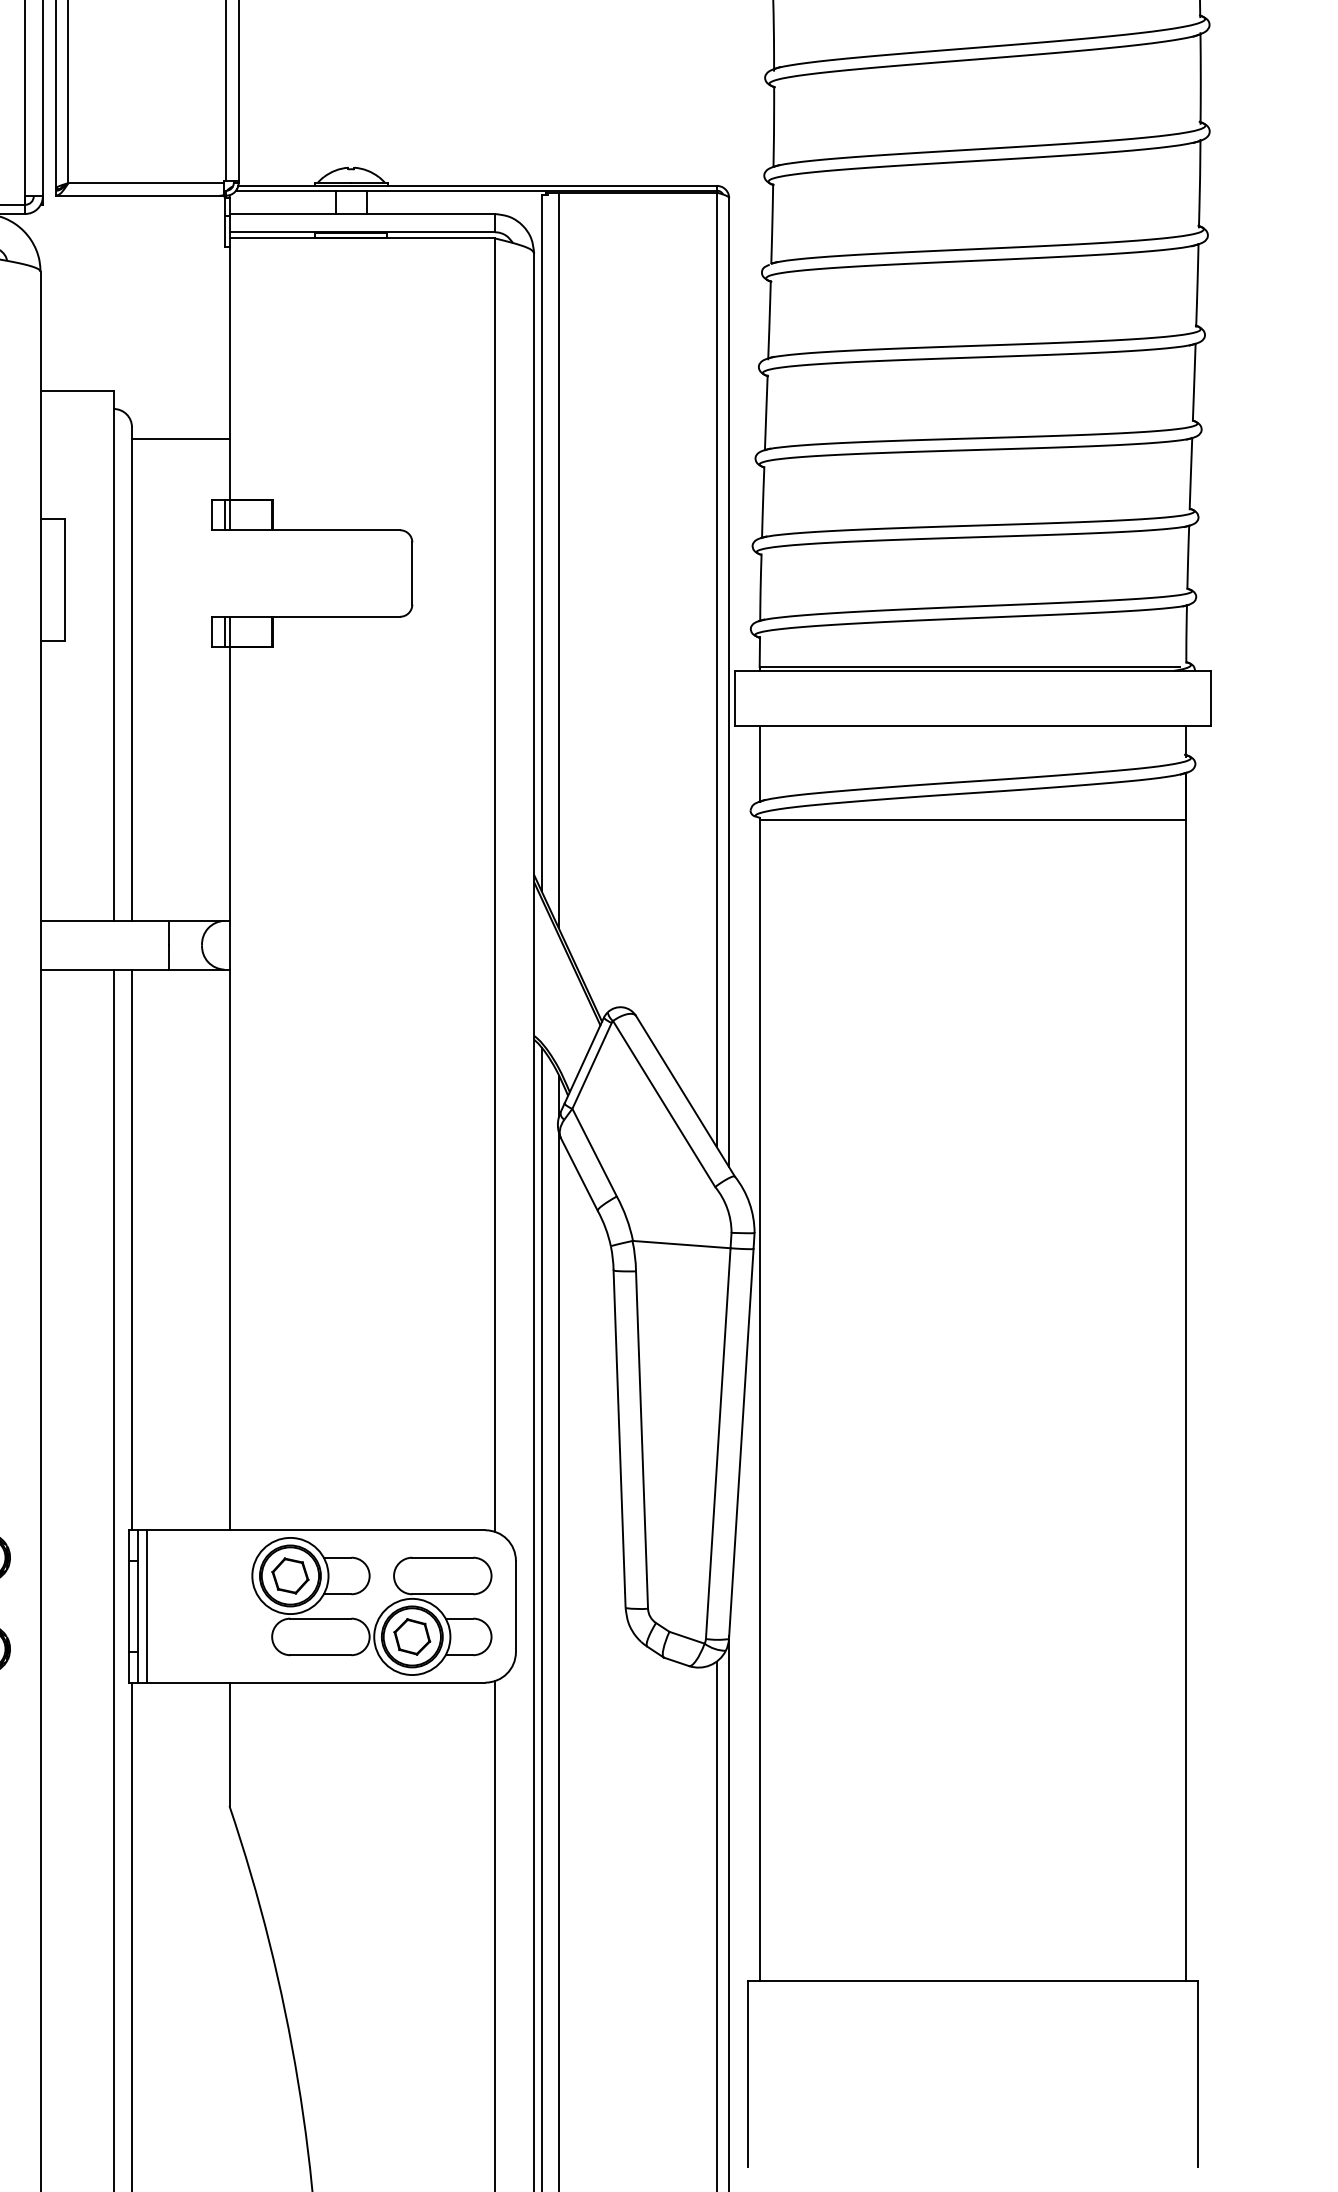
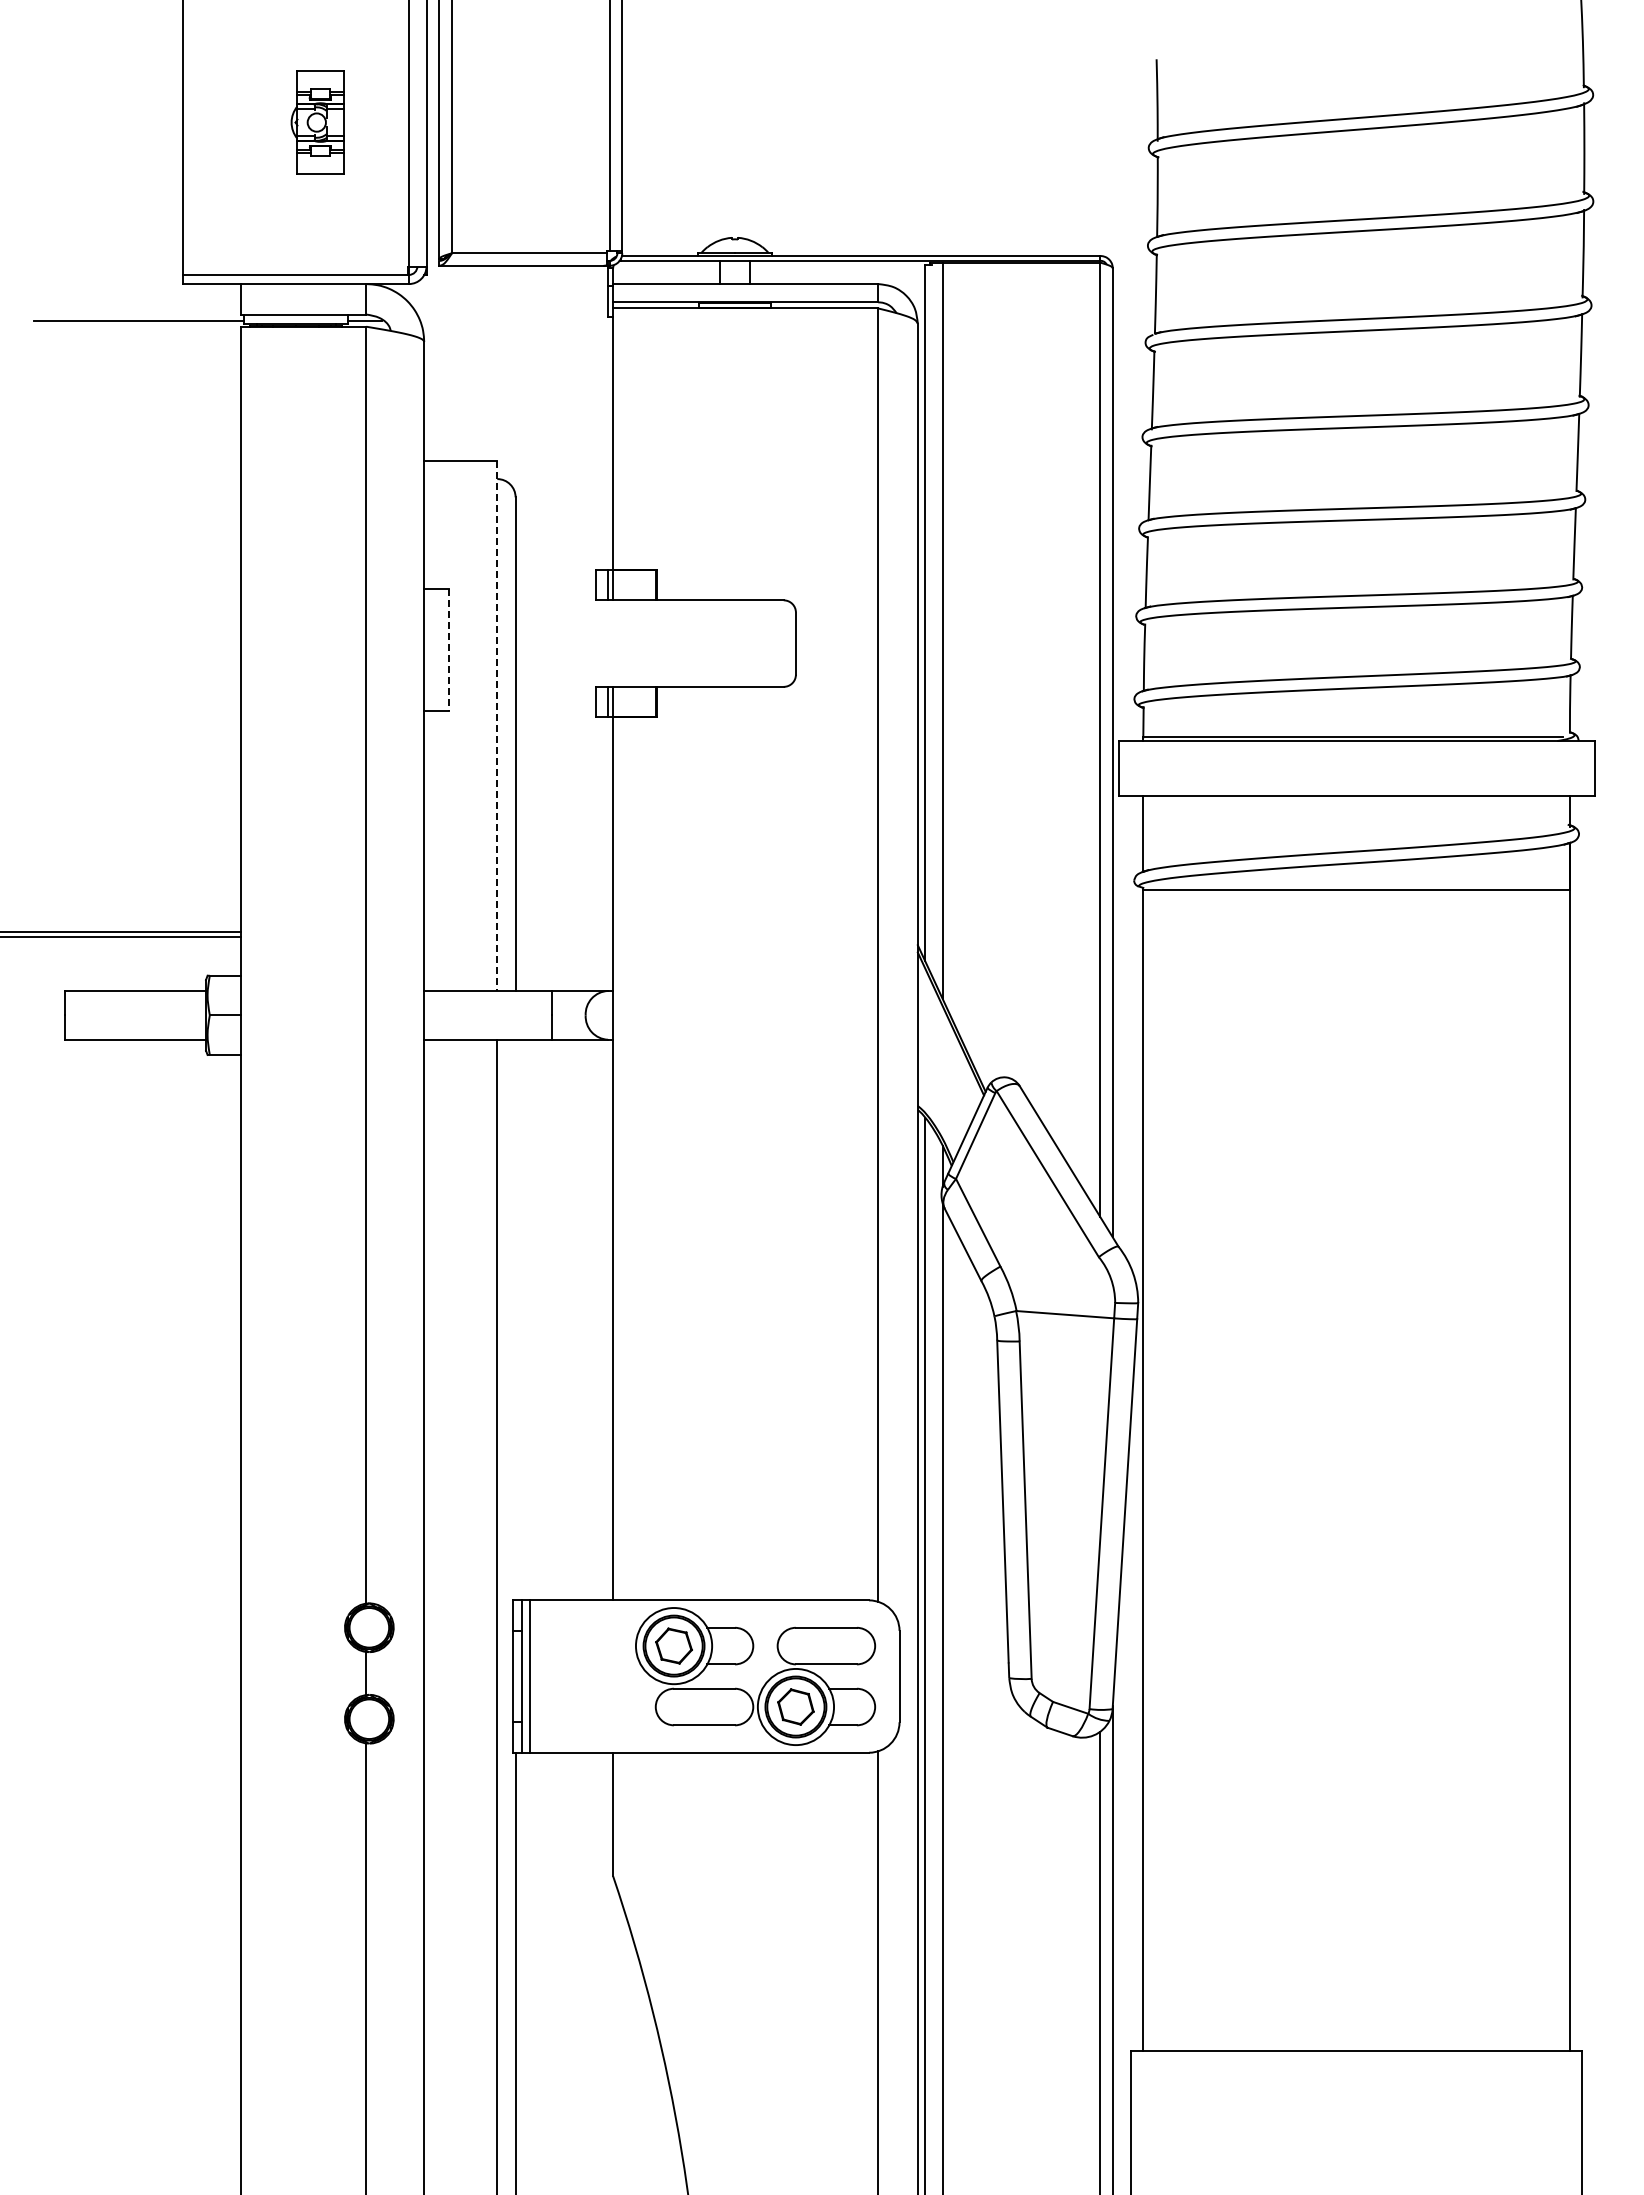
line: (180, 439) -> (564, 509), removed
line: (64, 579) -> (448, 649), solid -> dashed
line: (113, 656) -> (497, 726), solid -> dashed
line: (131, 1249) -> (515, 1319), removed

